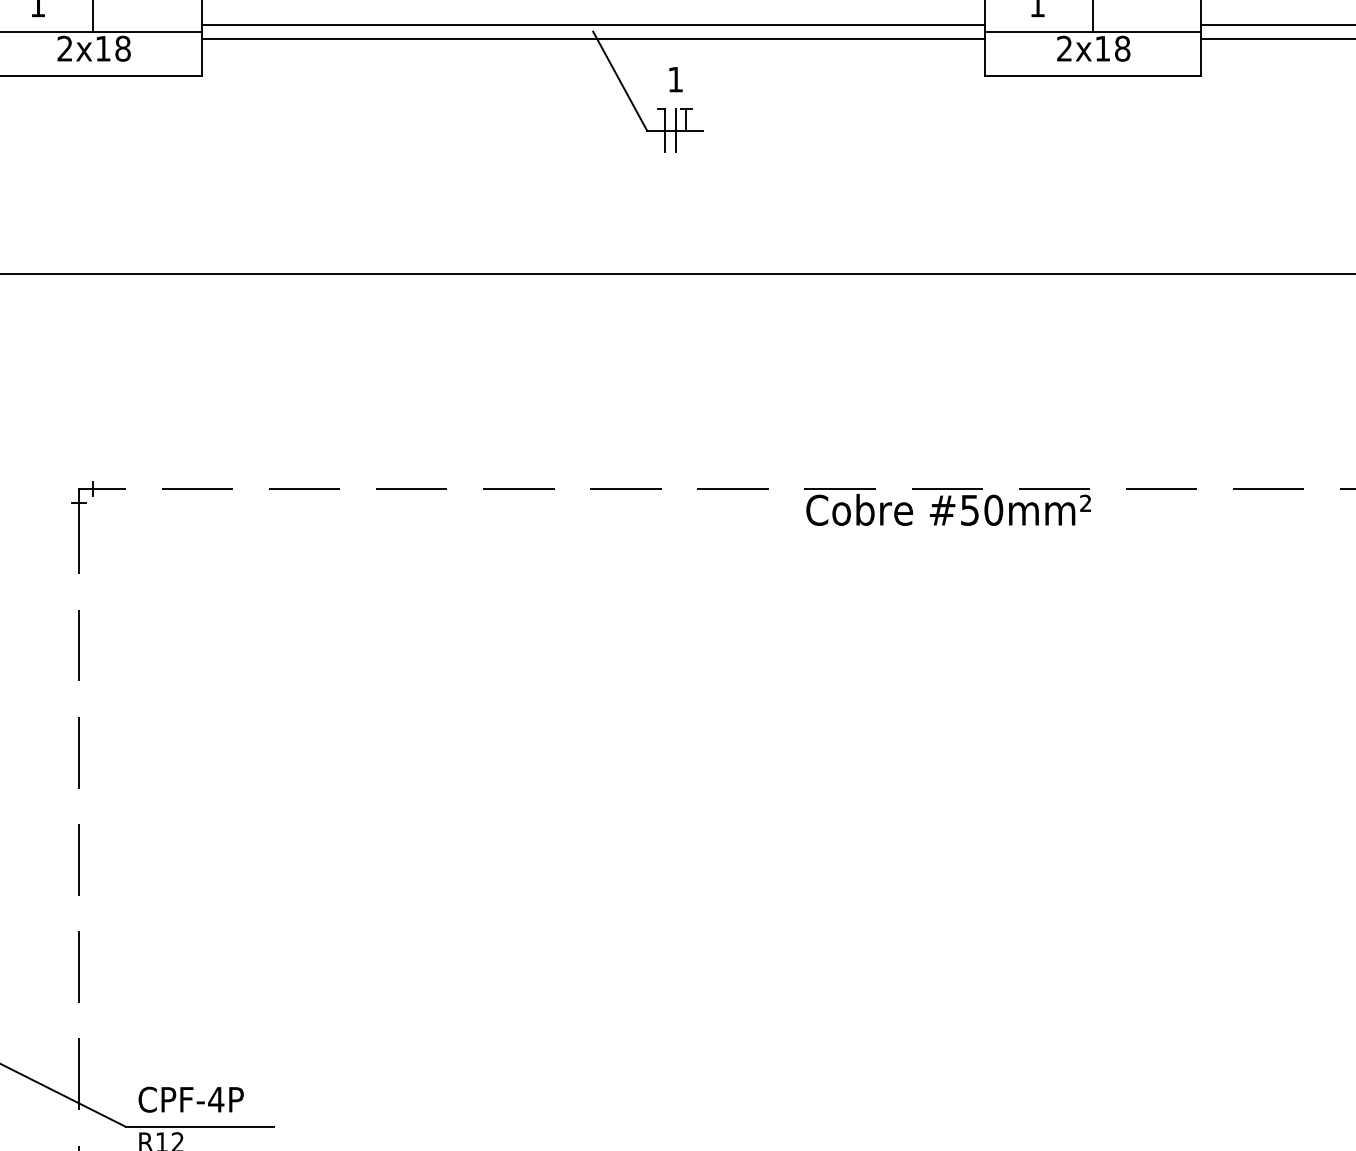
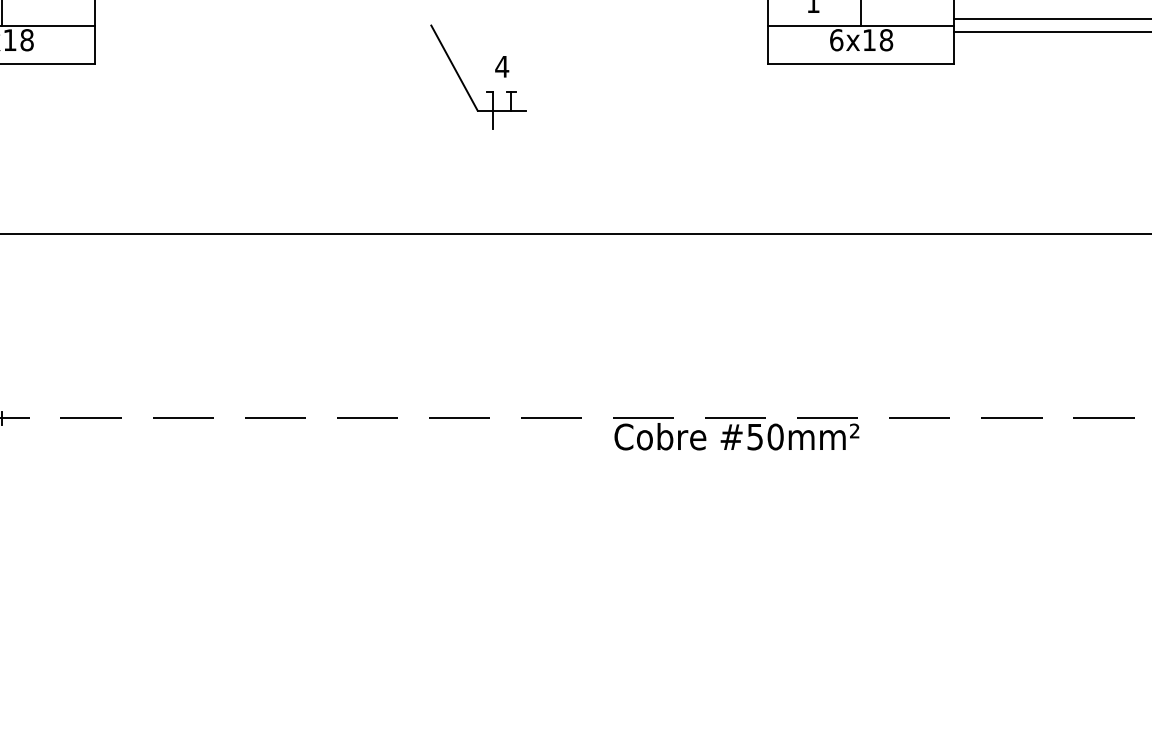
line: (592, 24) -> (430, 19), removed
line: (592, 38) -> (430, 31), removed
text: (1064, 48) -> (836, 39), 2x18 -> 6x18
text: (675, 79) -> (502, 66), 1 -> 4
line: (675, 130) -> (502, 110), removed

